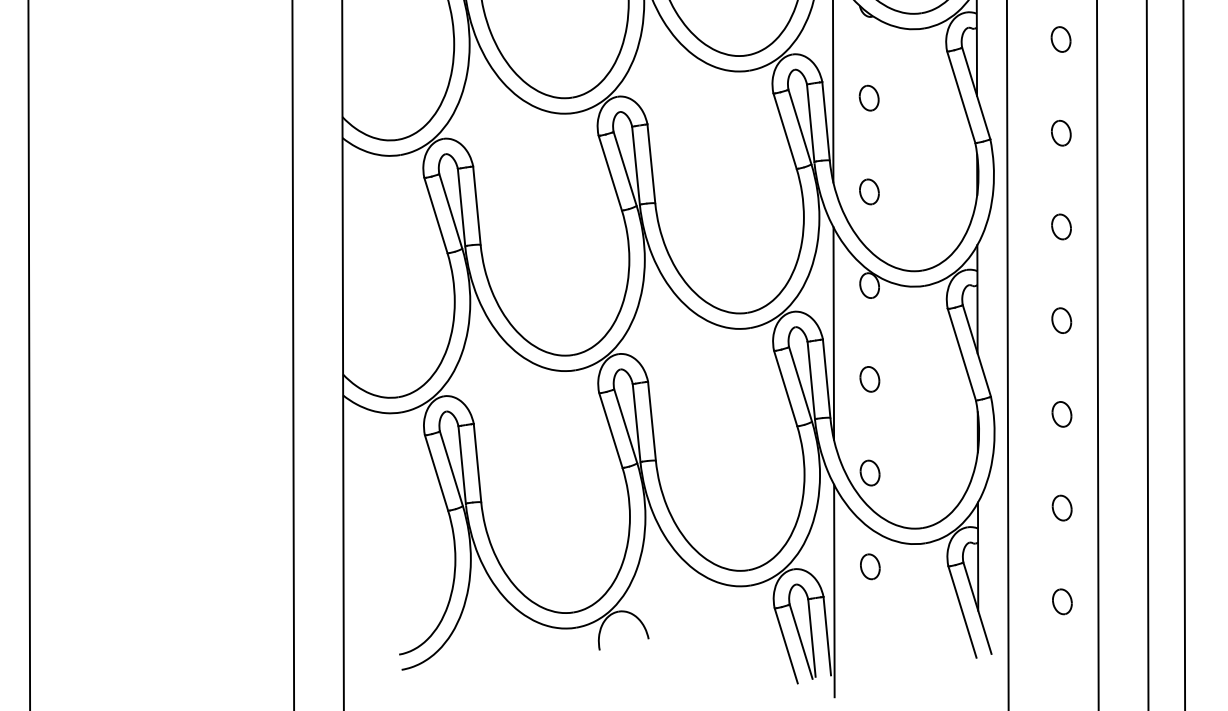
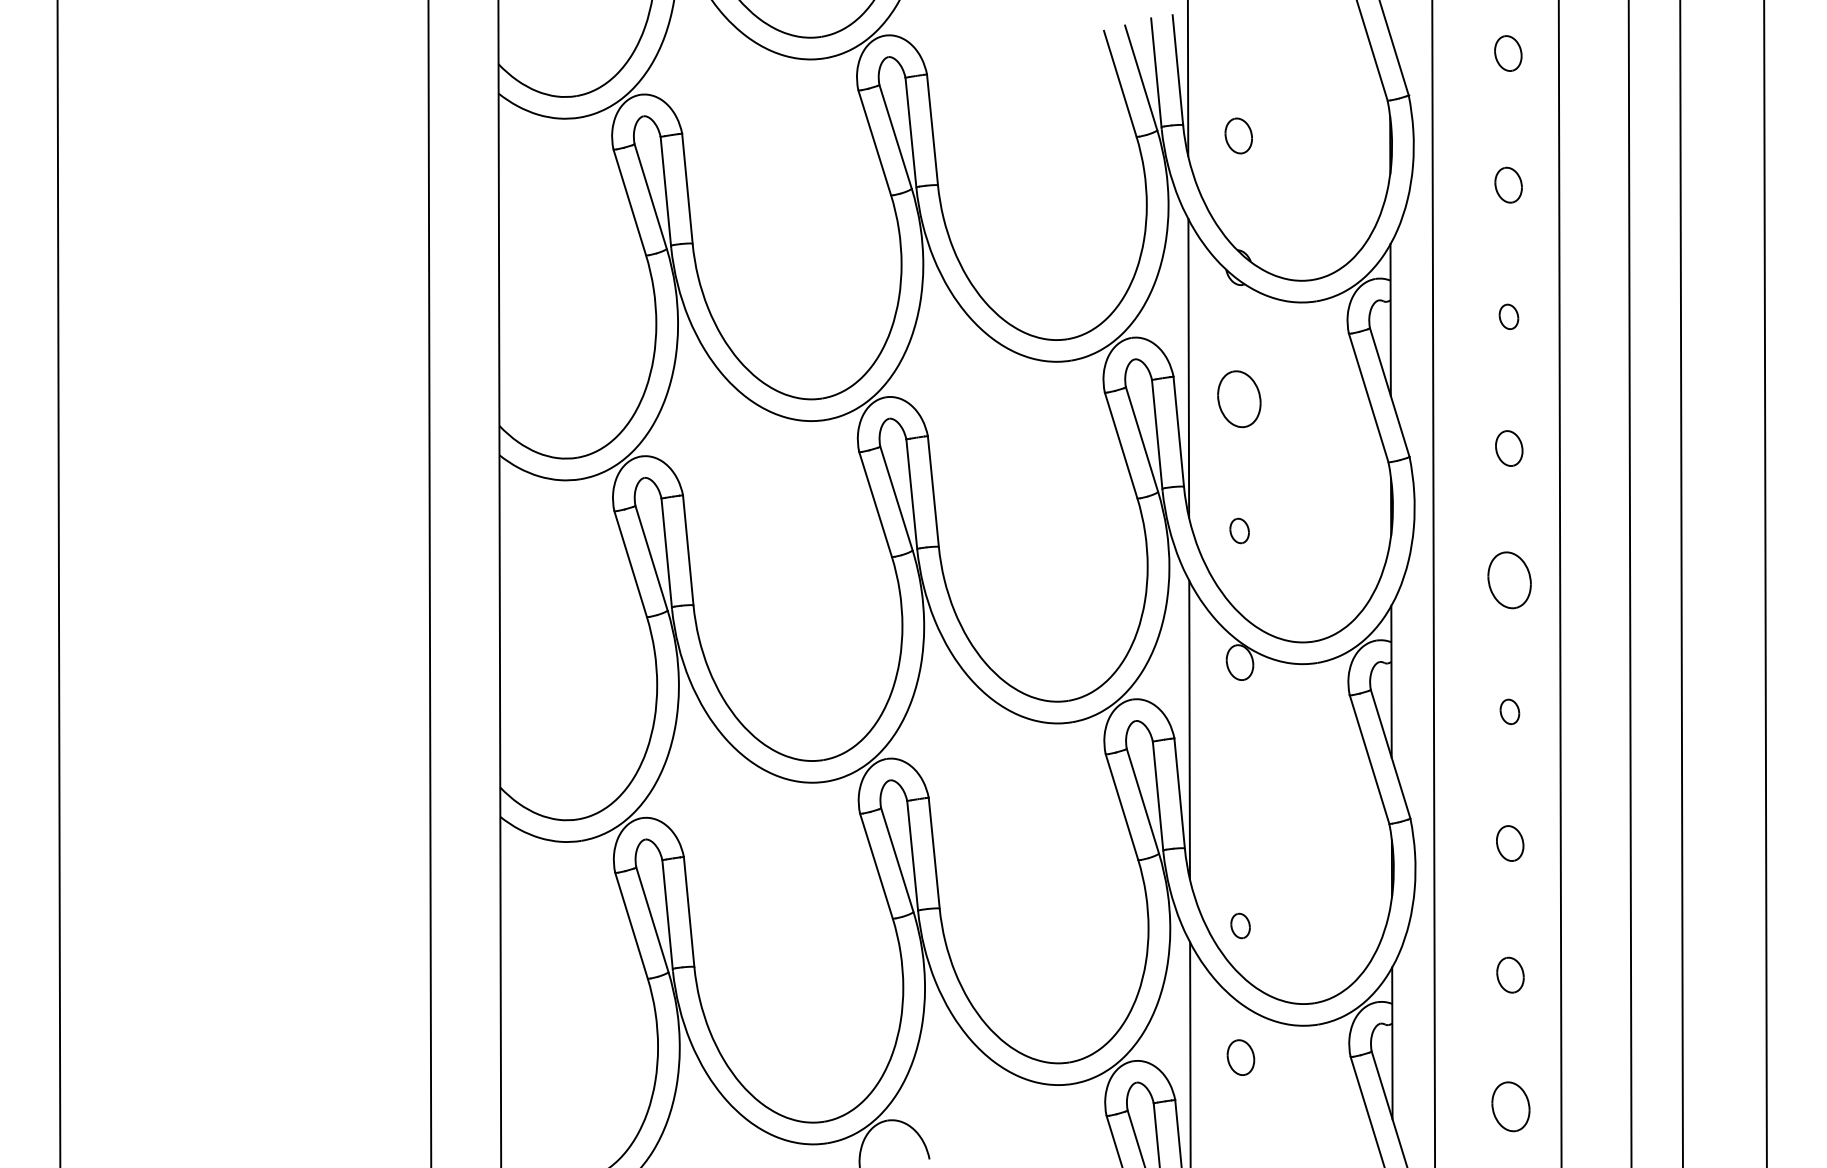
part: (1060, 39) -> (1508, 316), size x0.7
part: (869, 98) -> (1239, 399), size x1.6
part: (869, 191) -> (1239, 530), size x0.7
part: (1061, 226) -> (1509, 579), size x1.6
part: (1061, 320) -> (1509, 711), size x0.7
part: (869, 379) -> (1240, 794), removed
part: (869, 472) -> (1240, 925), size x0.7
part: (1062, 601) -> (1510, 1106), size x1.4

